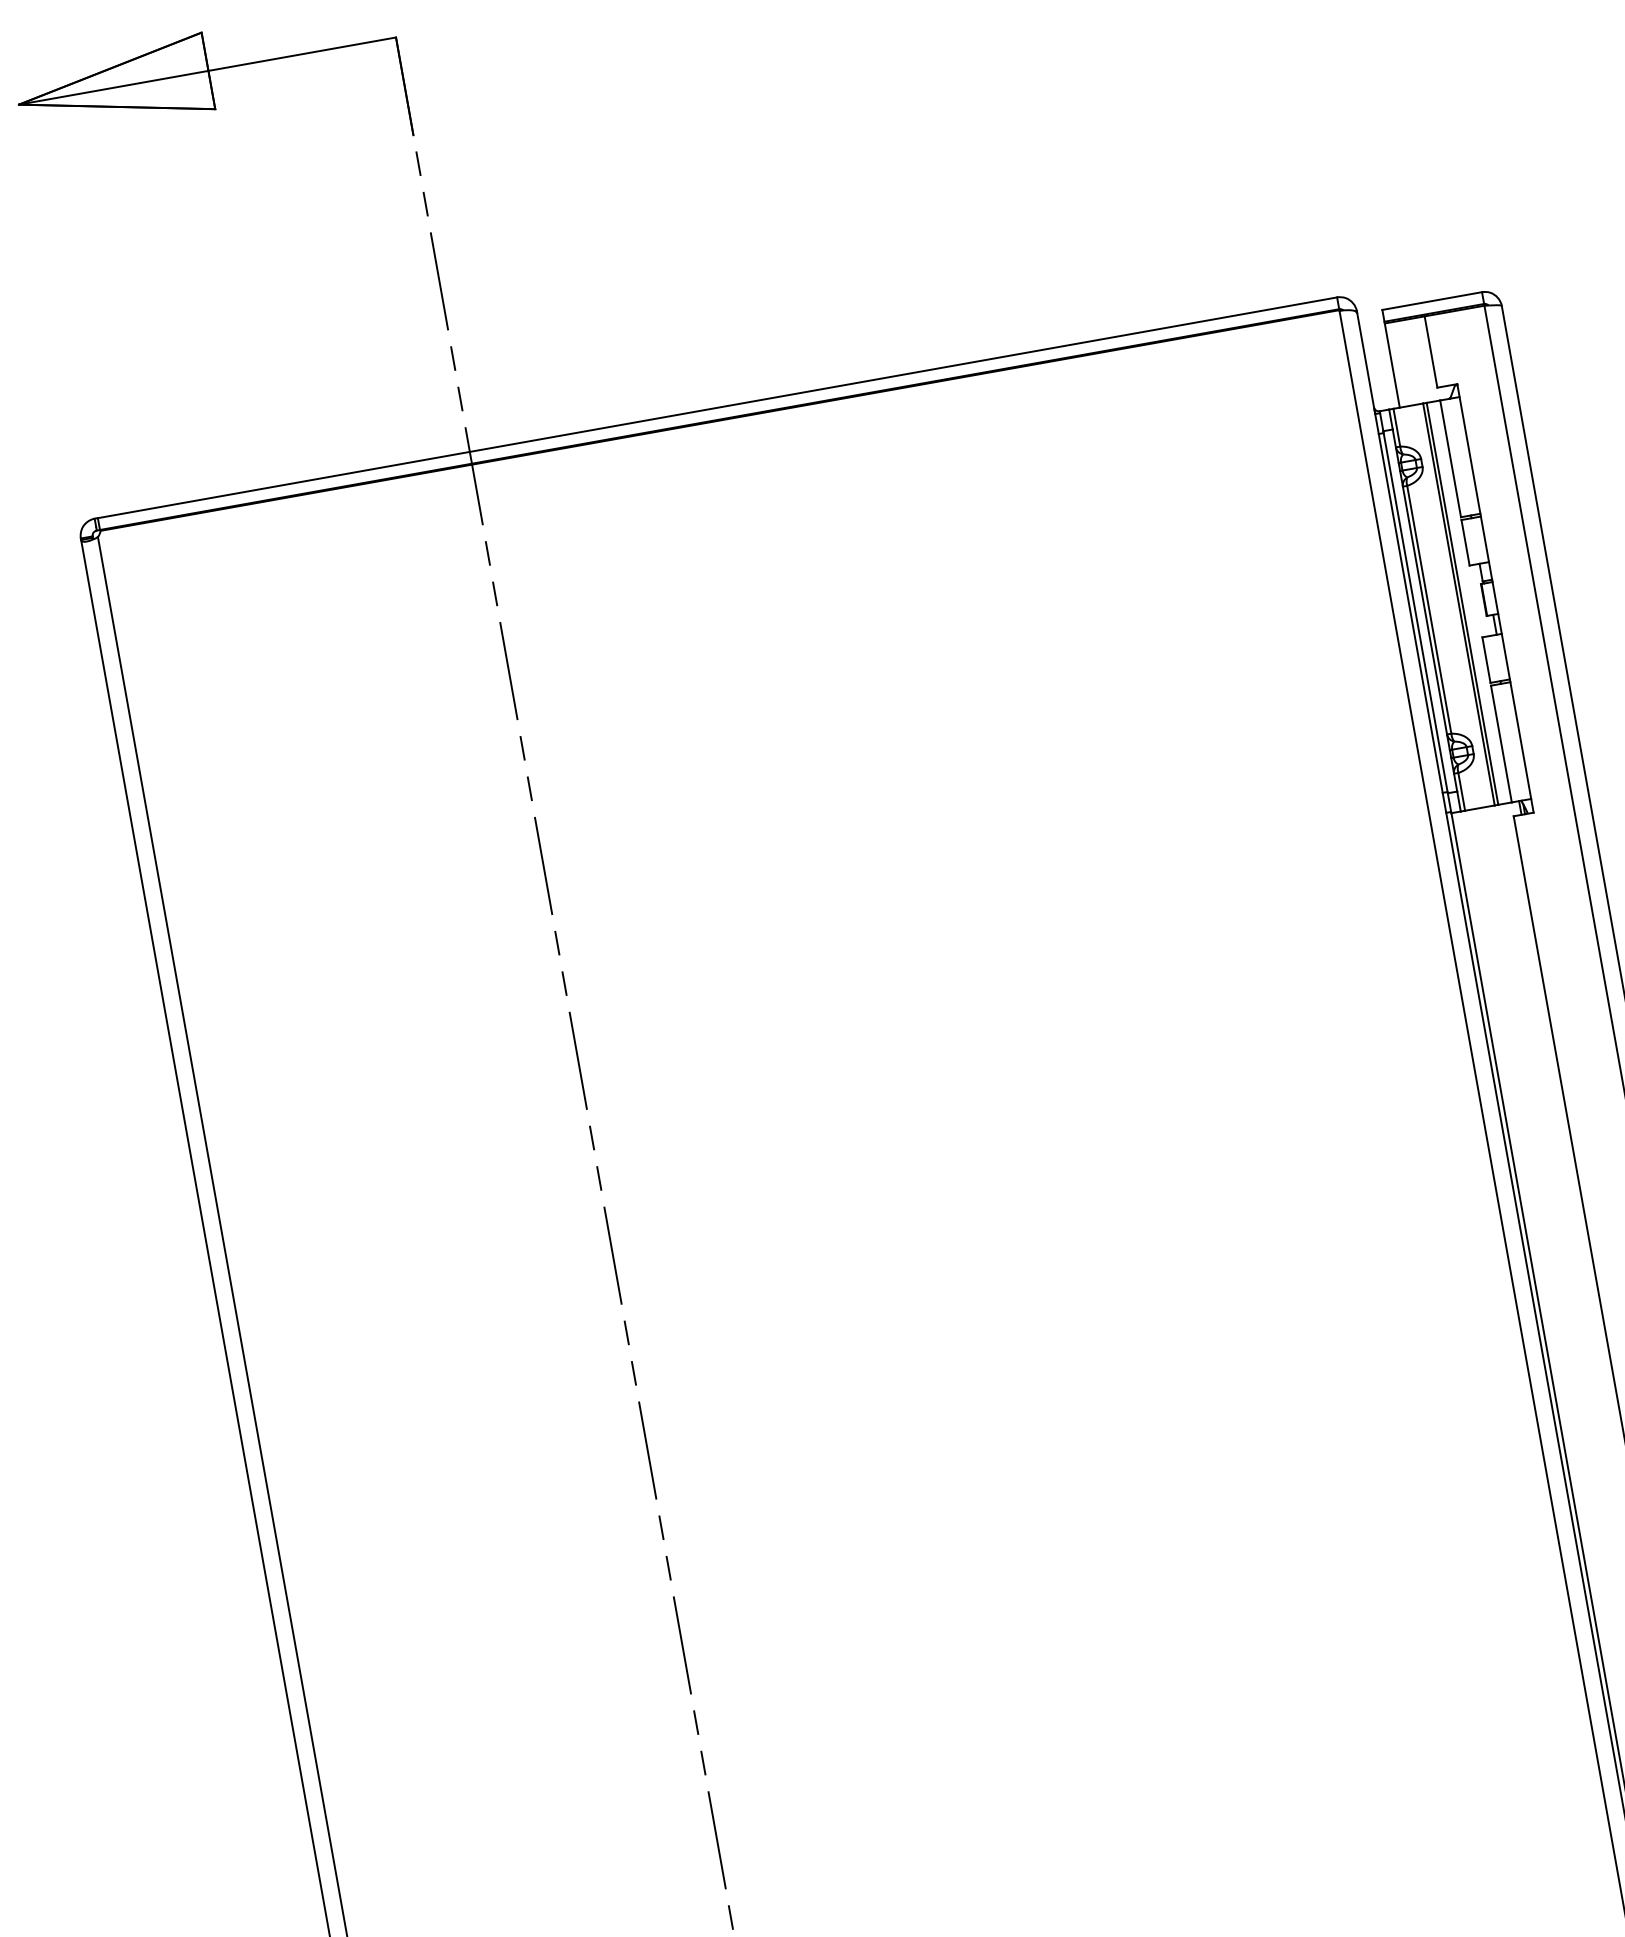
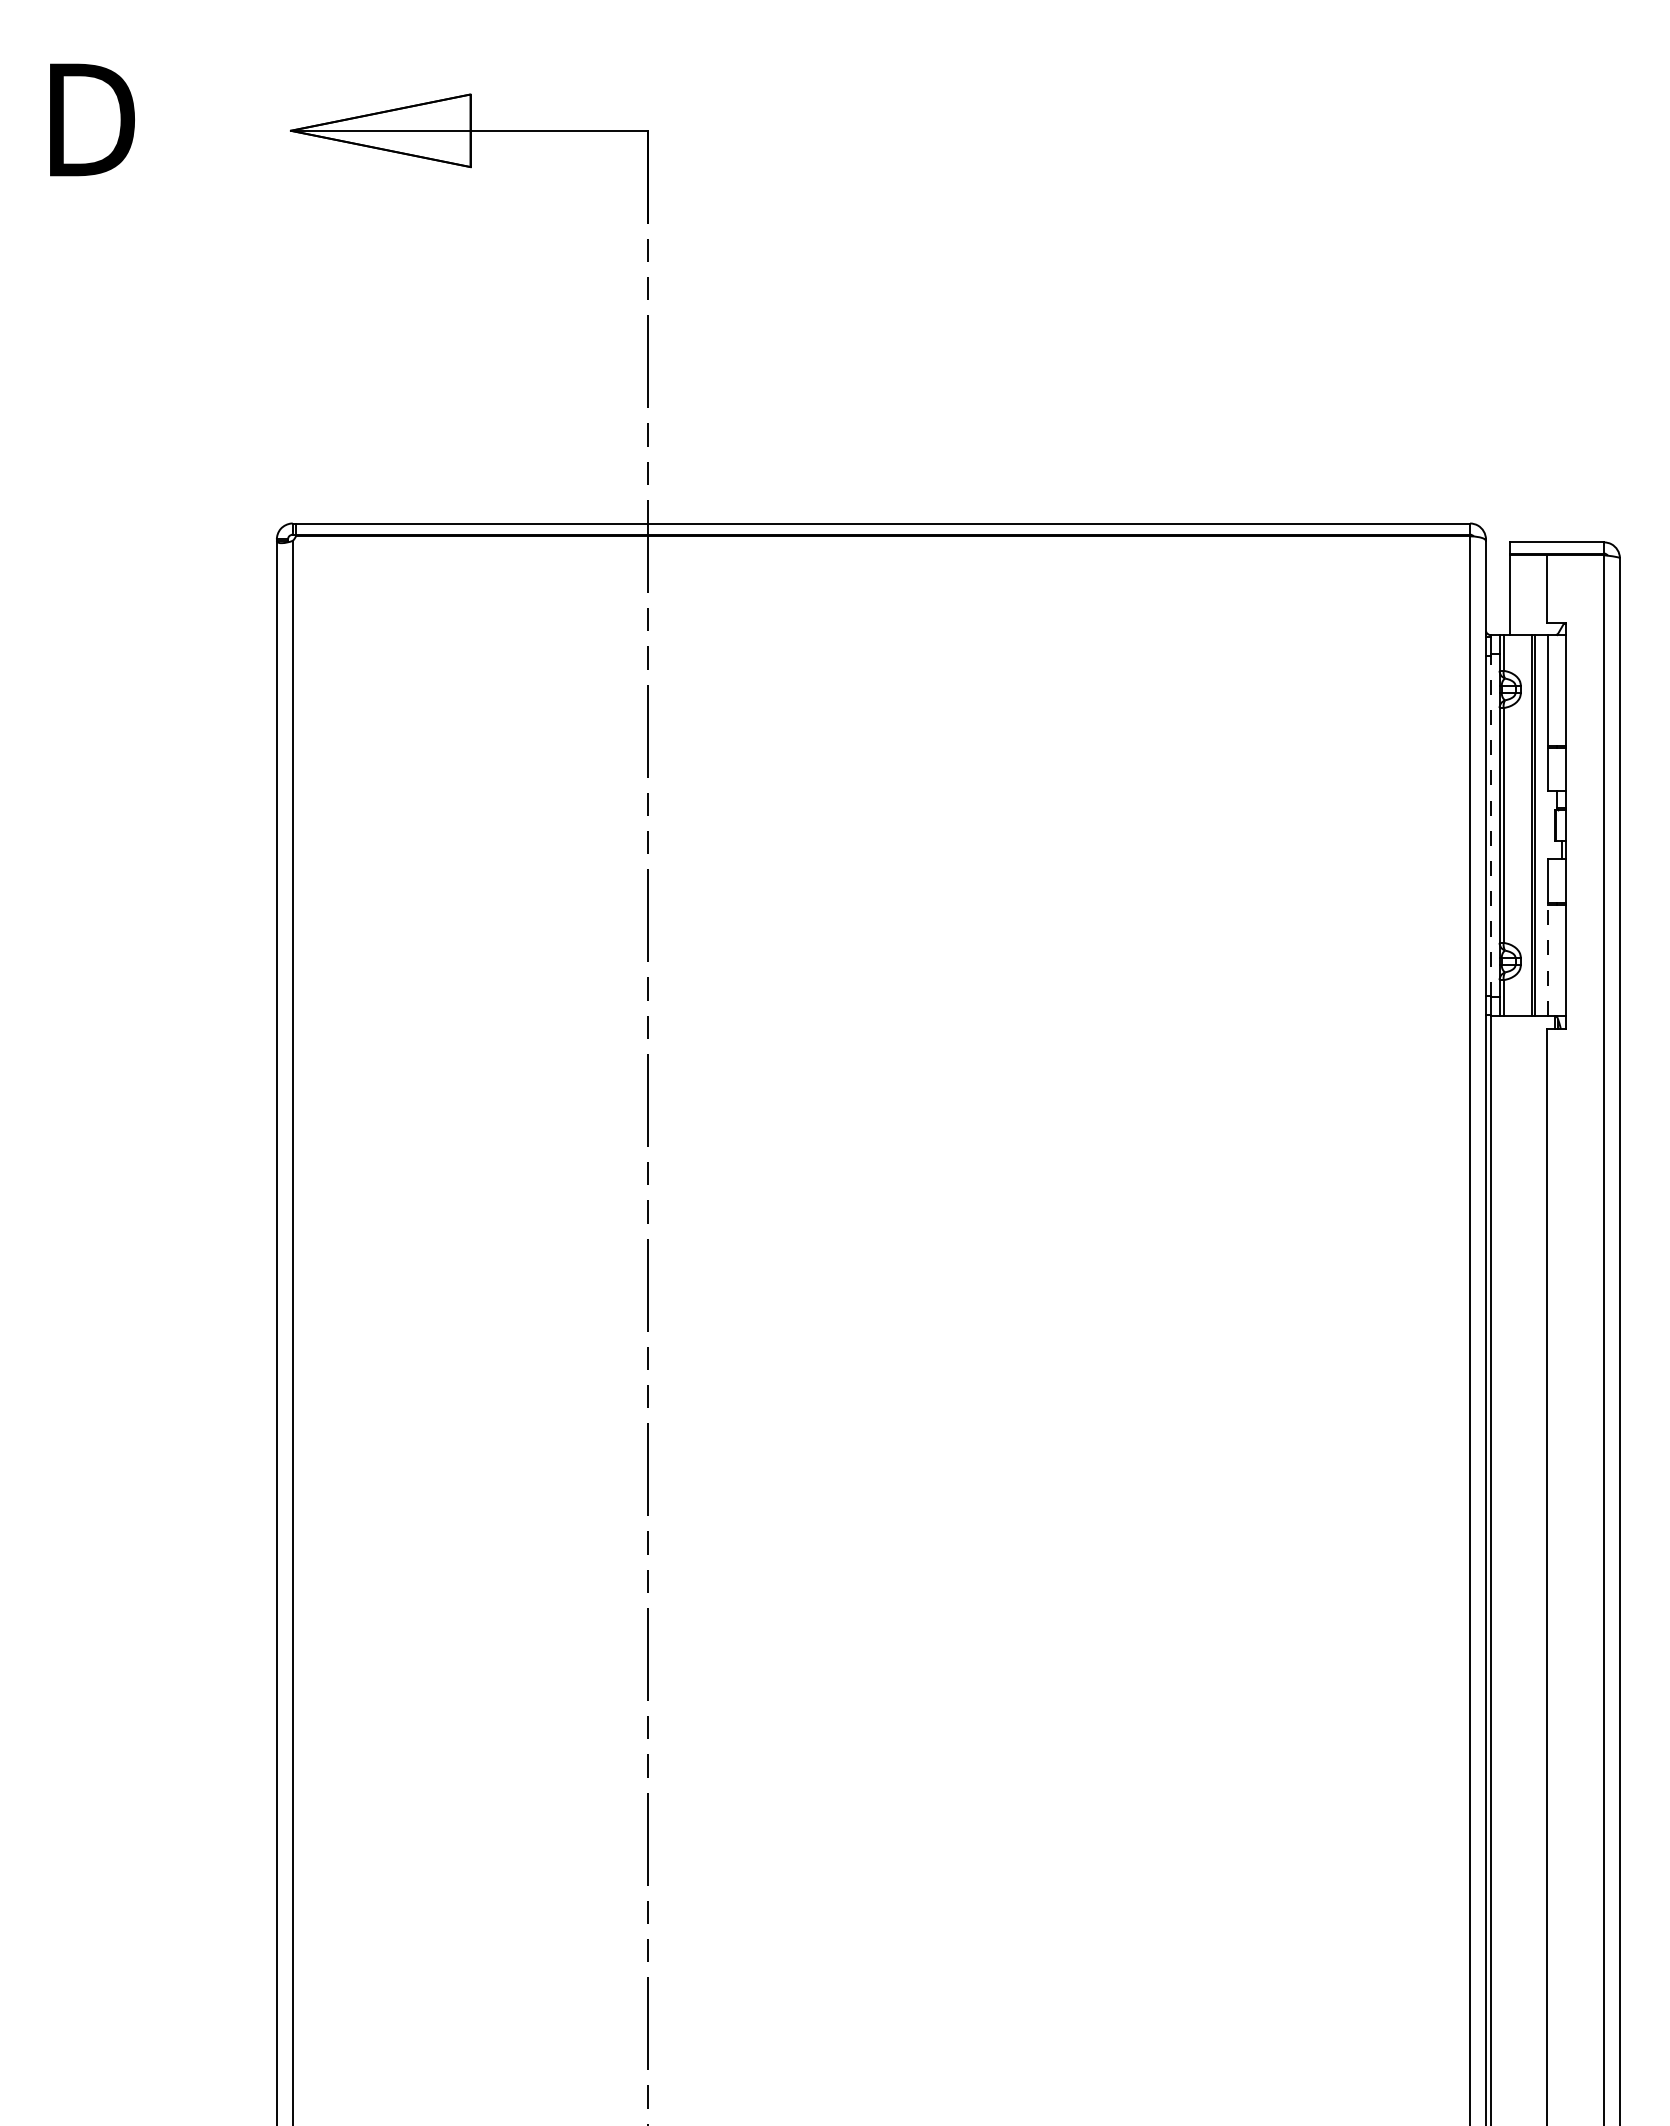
line: (1415, 612) -> (1490, 825), solid -> dashed
line: (1500, 744) -> (1547, 960), solid -> dashed

